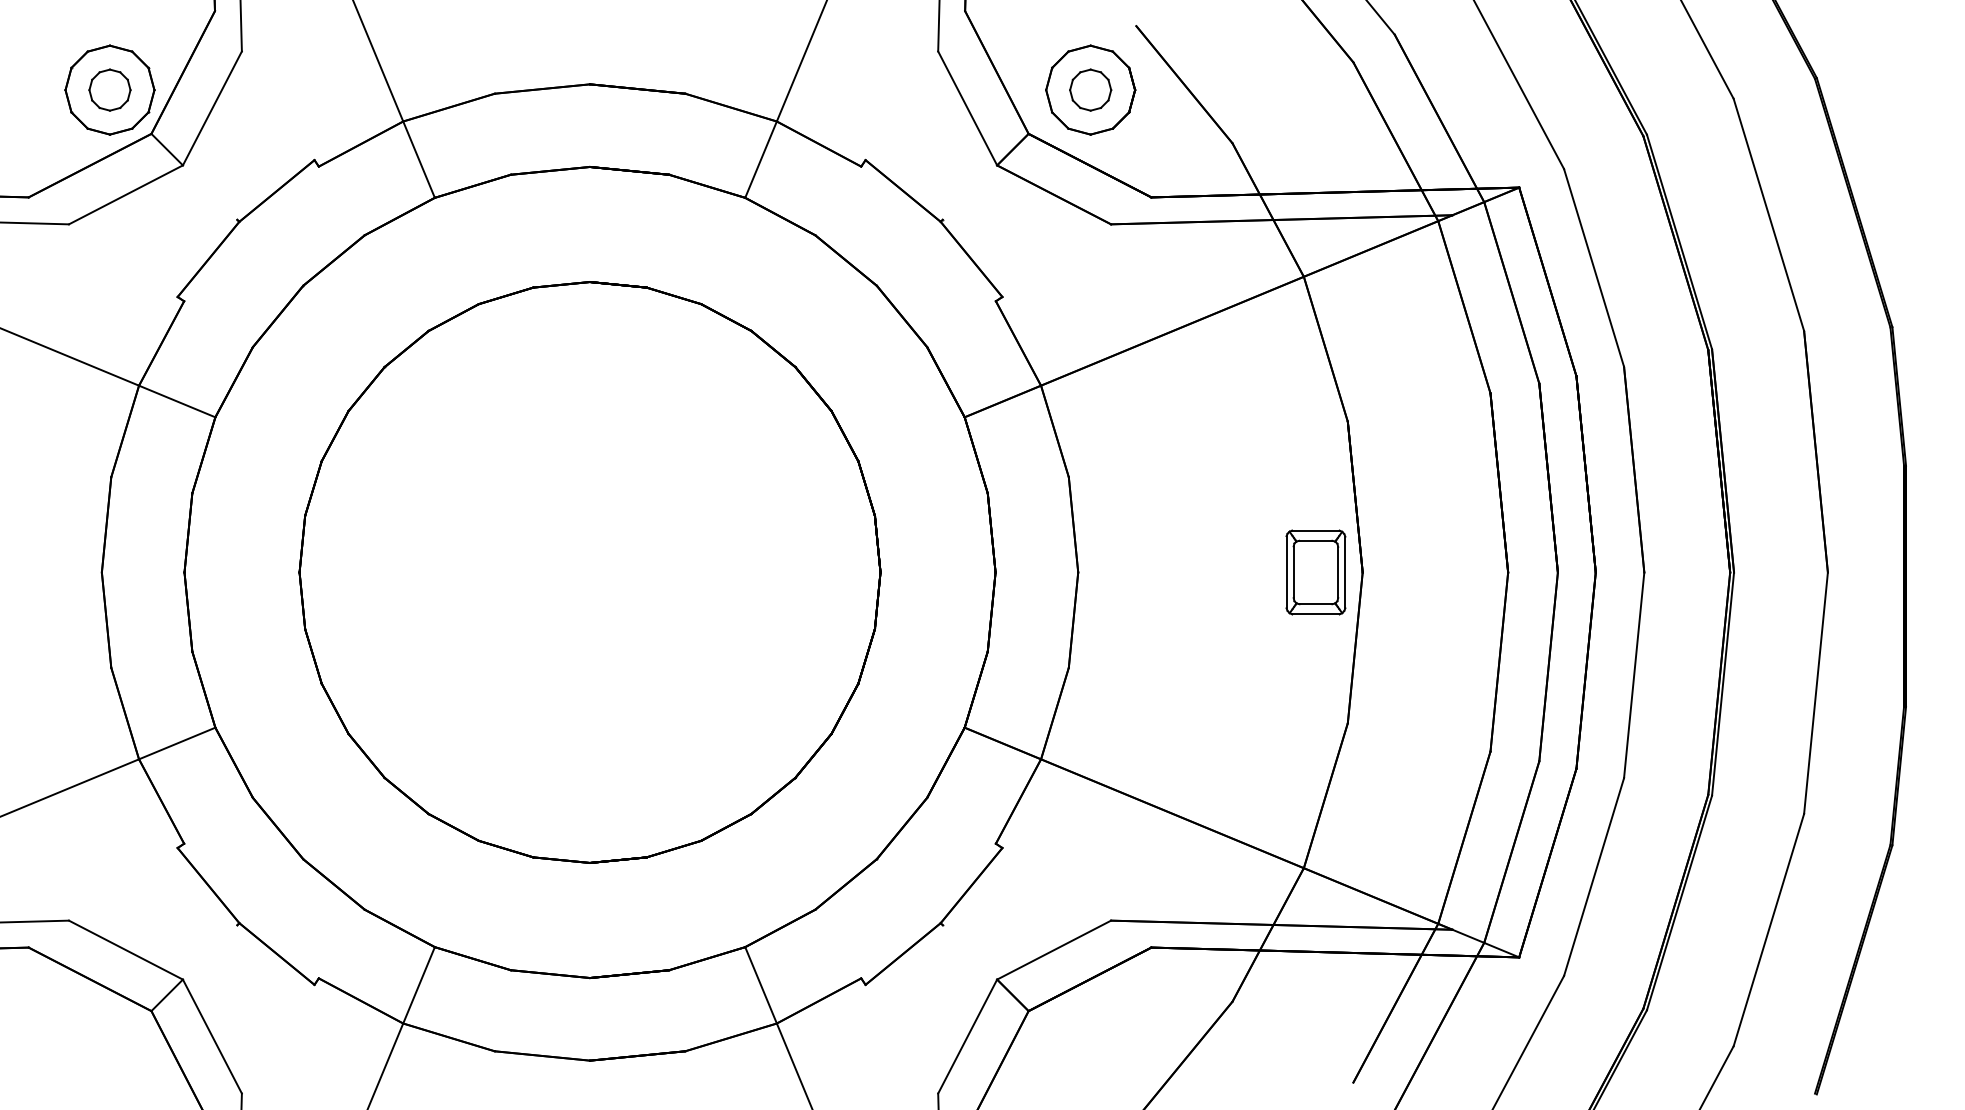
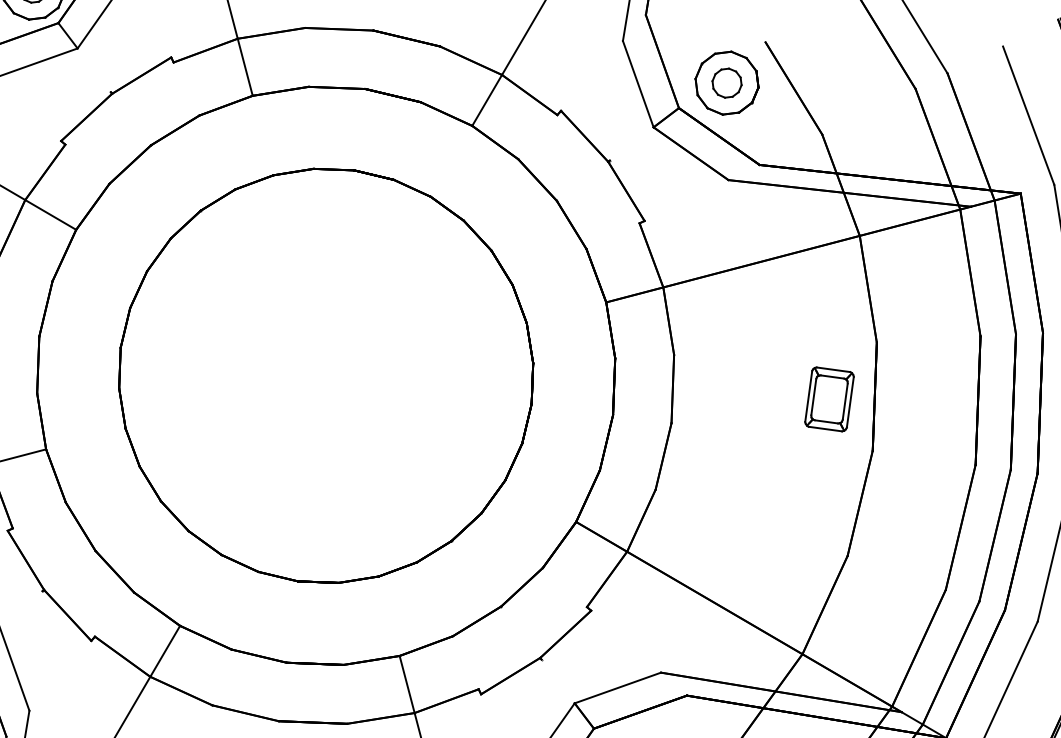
part: (1315, 572) -> (829, 399), moved

